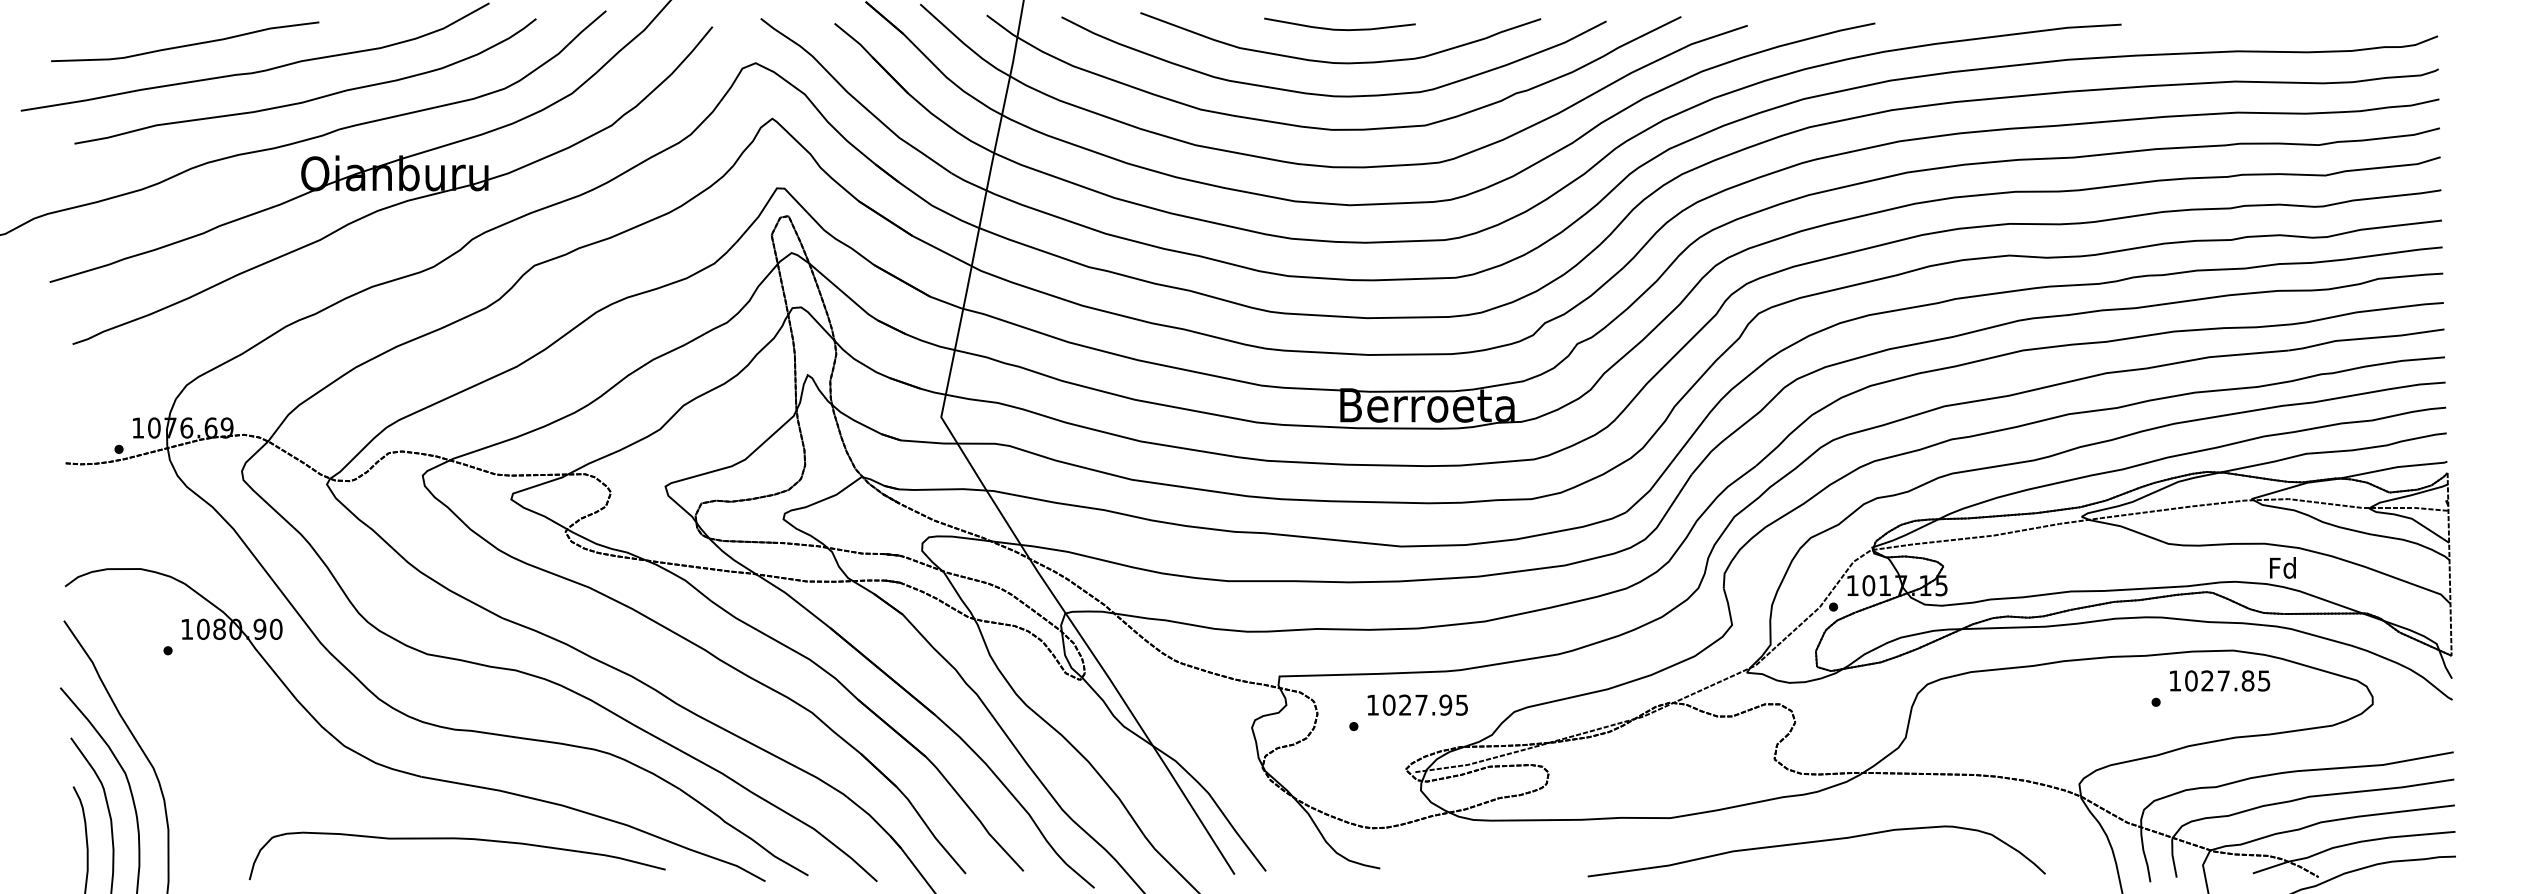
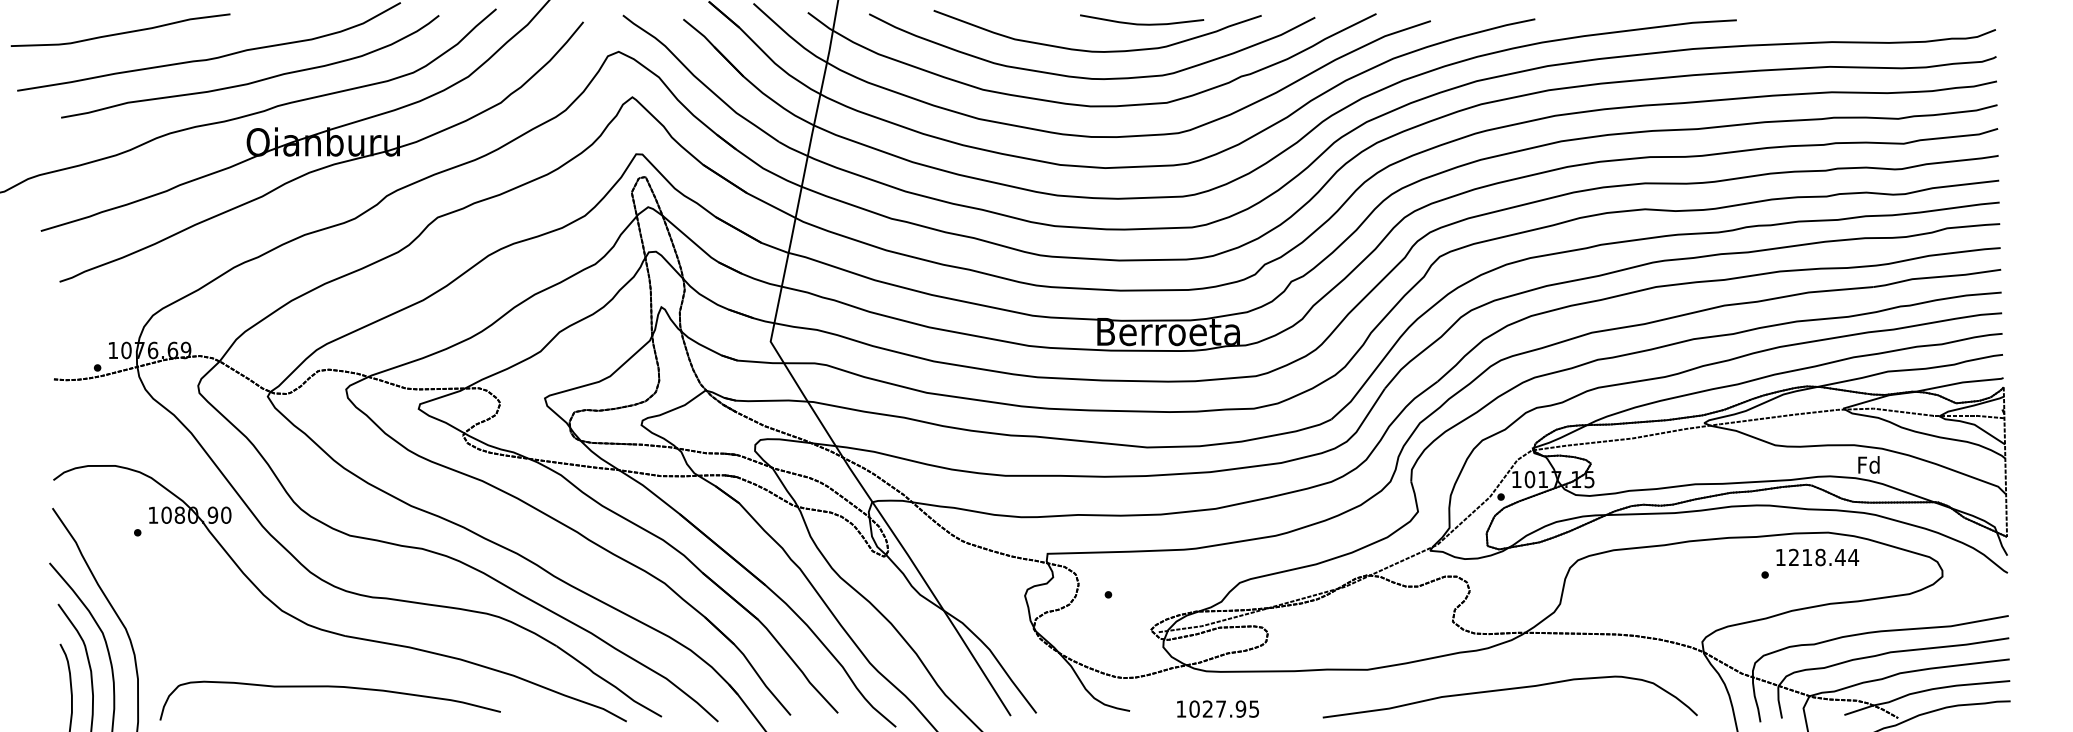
curve: (1336, 28) -> (1139, 23), moved
curve: (186, 44) -> (121, 32), moved
text: (2227, 680) -> (1823, 557), 1027.85 -> 1218.44
text: (1417, 704) -> (1217, 708), moved
curve: (456, 839) -> (329, 687), moved
curve: (1816, 842) -> (1510, 689), moved

